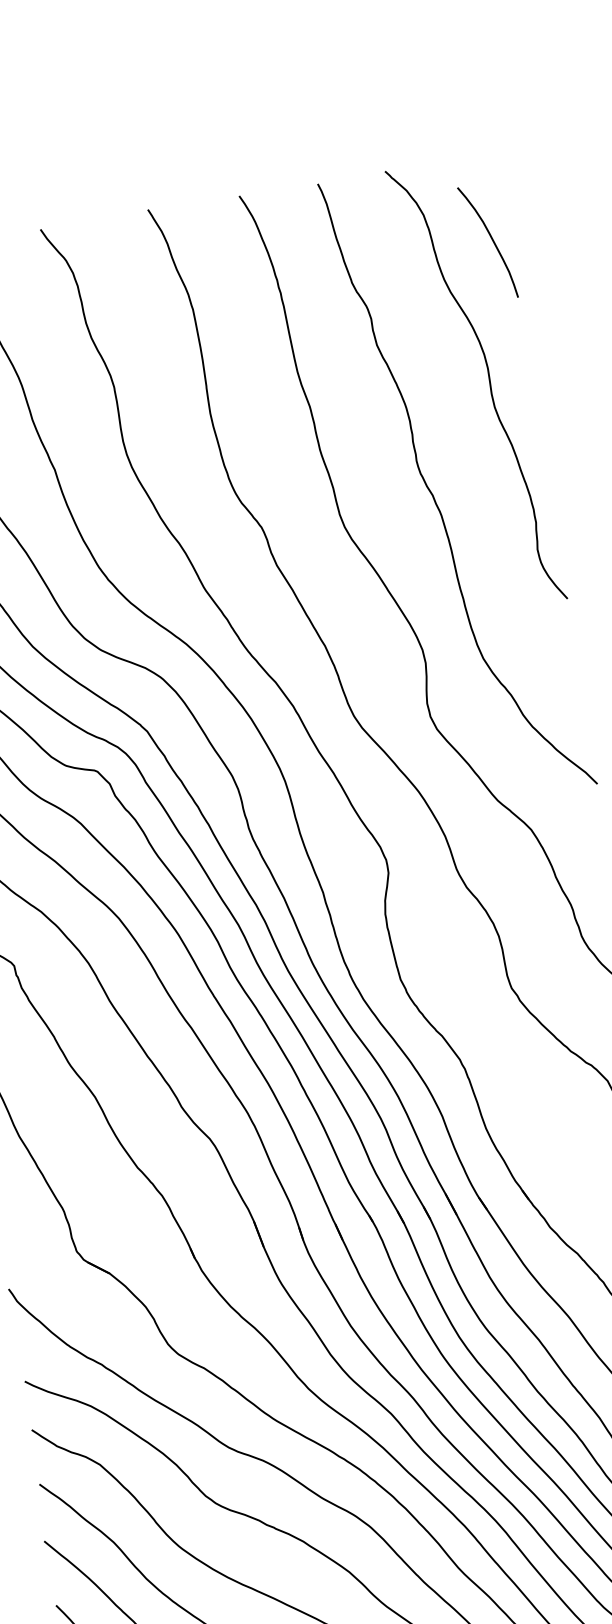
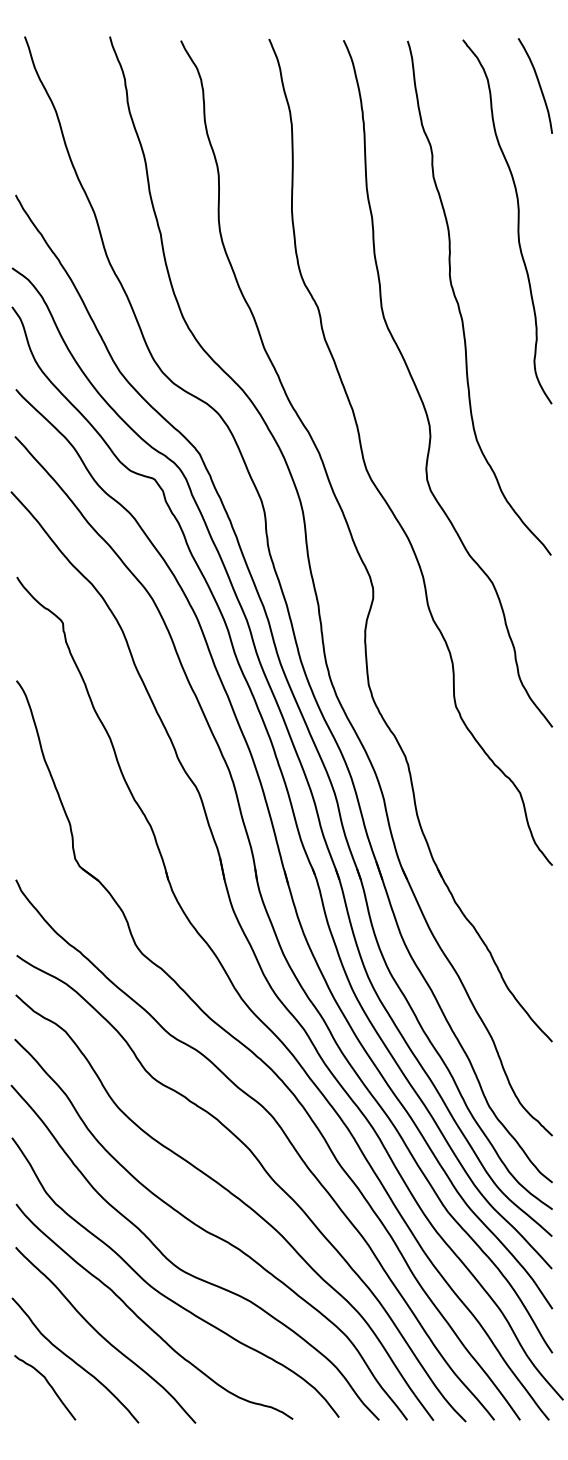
curve: (491, 241) -> (538, 85), moved

